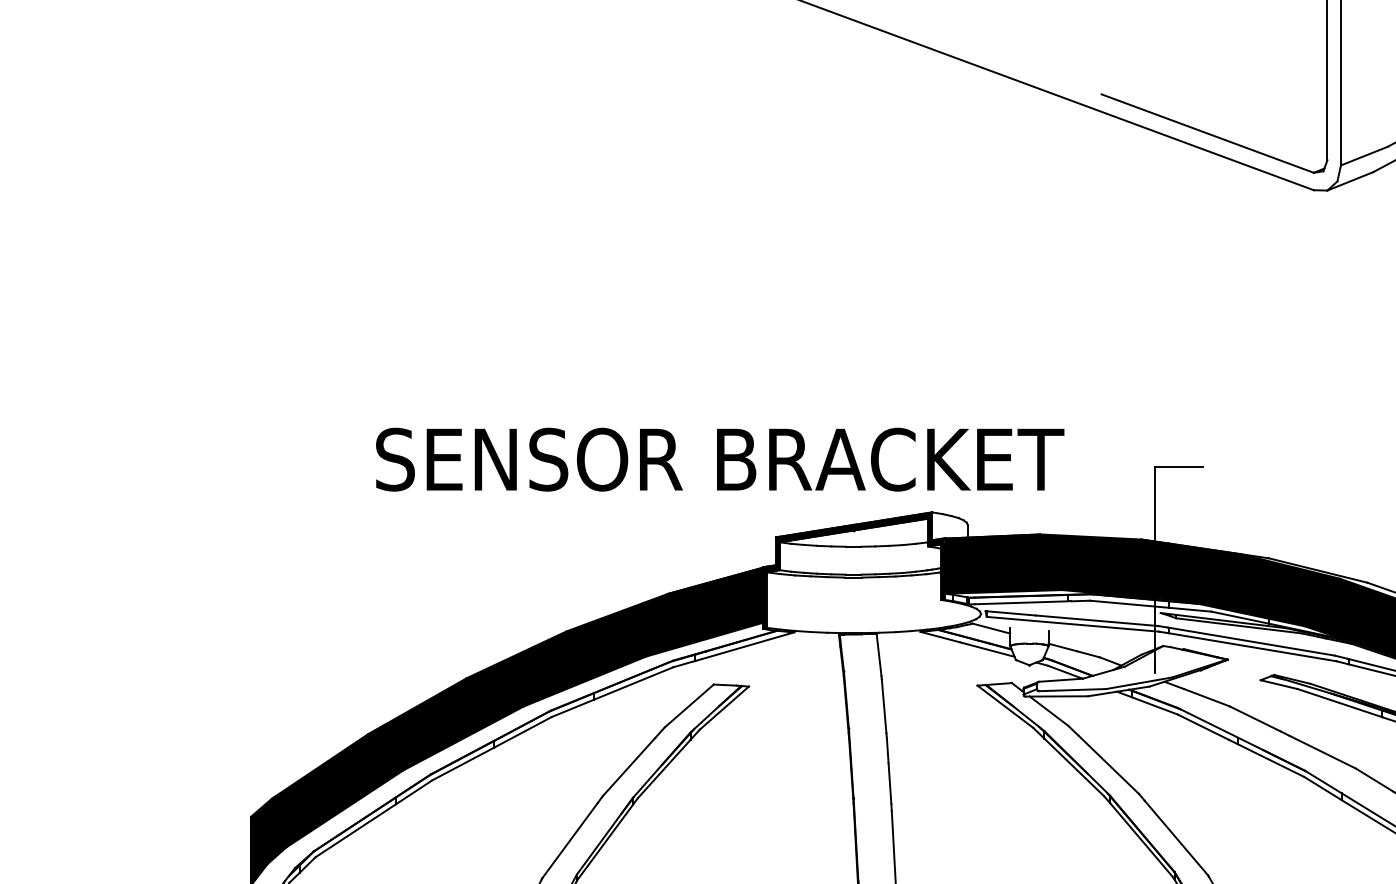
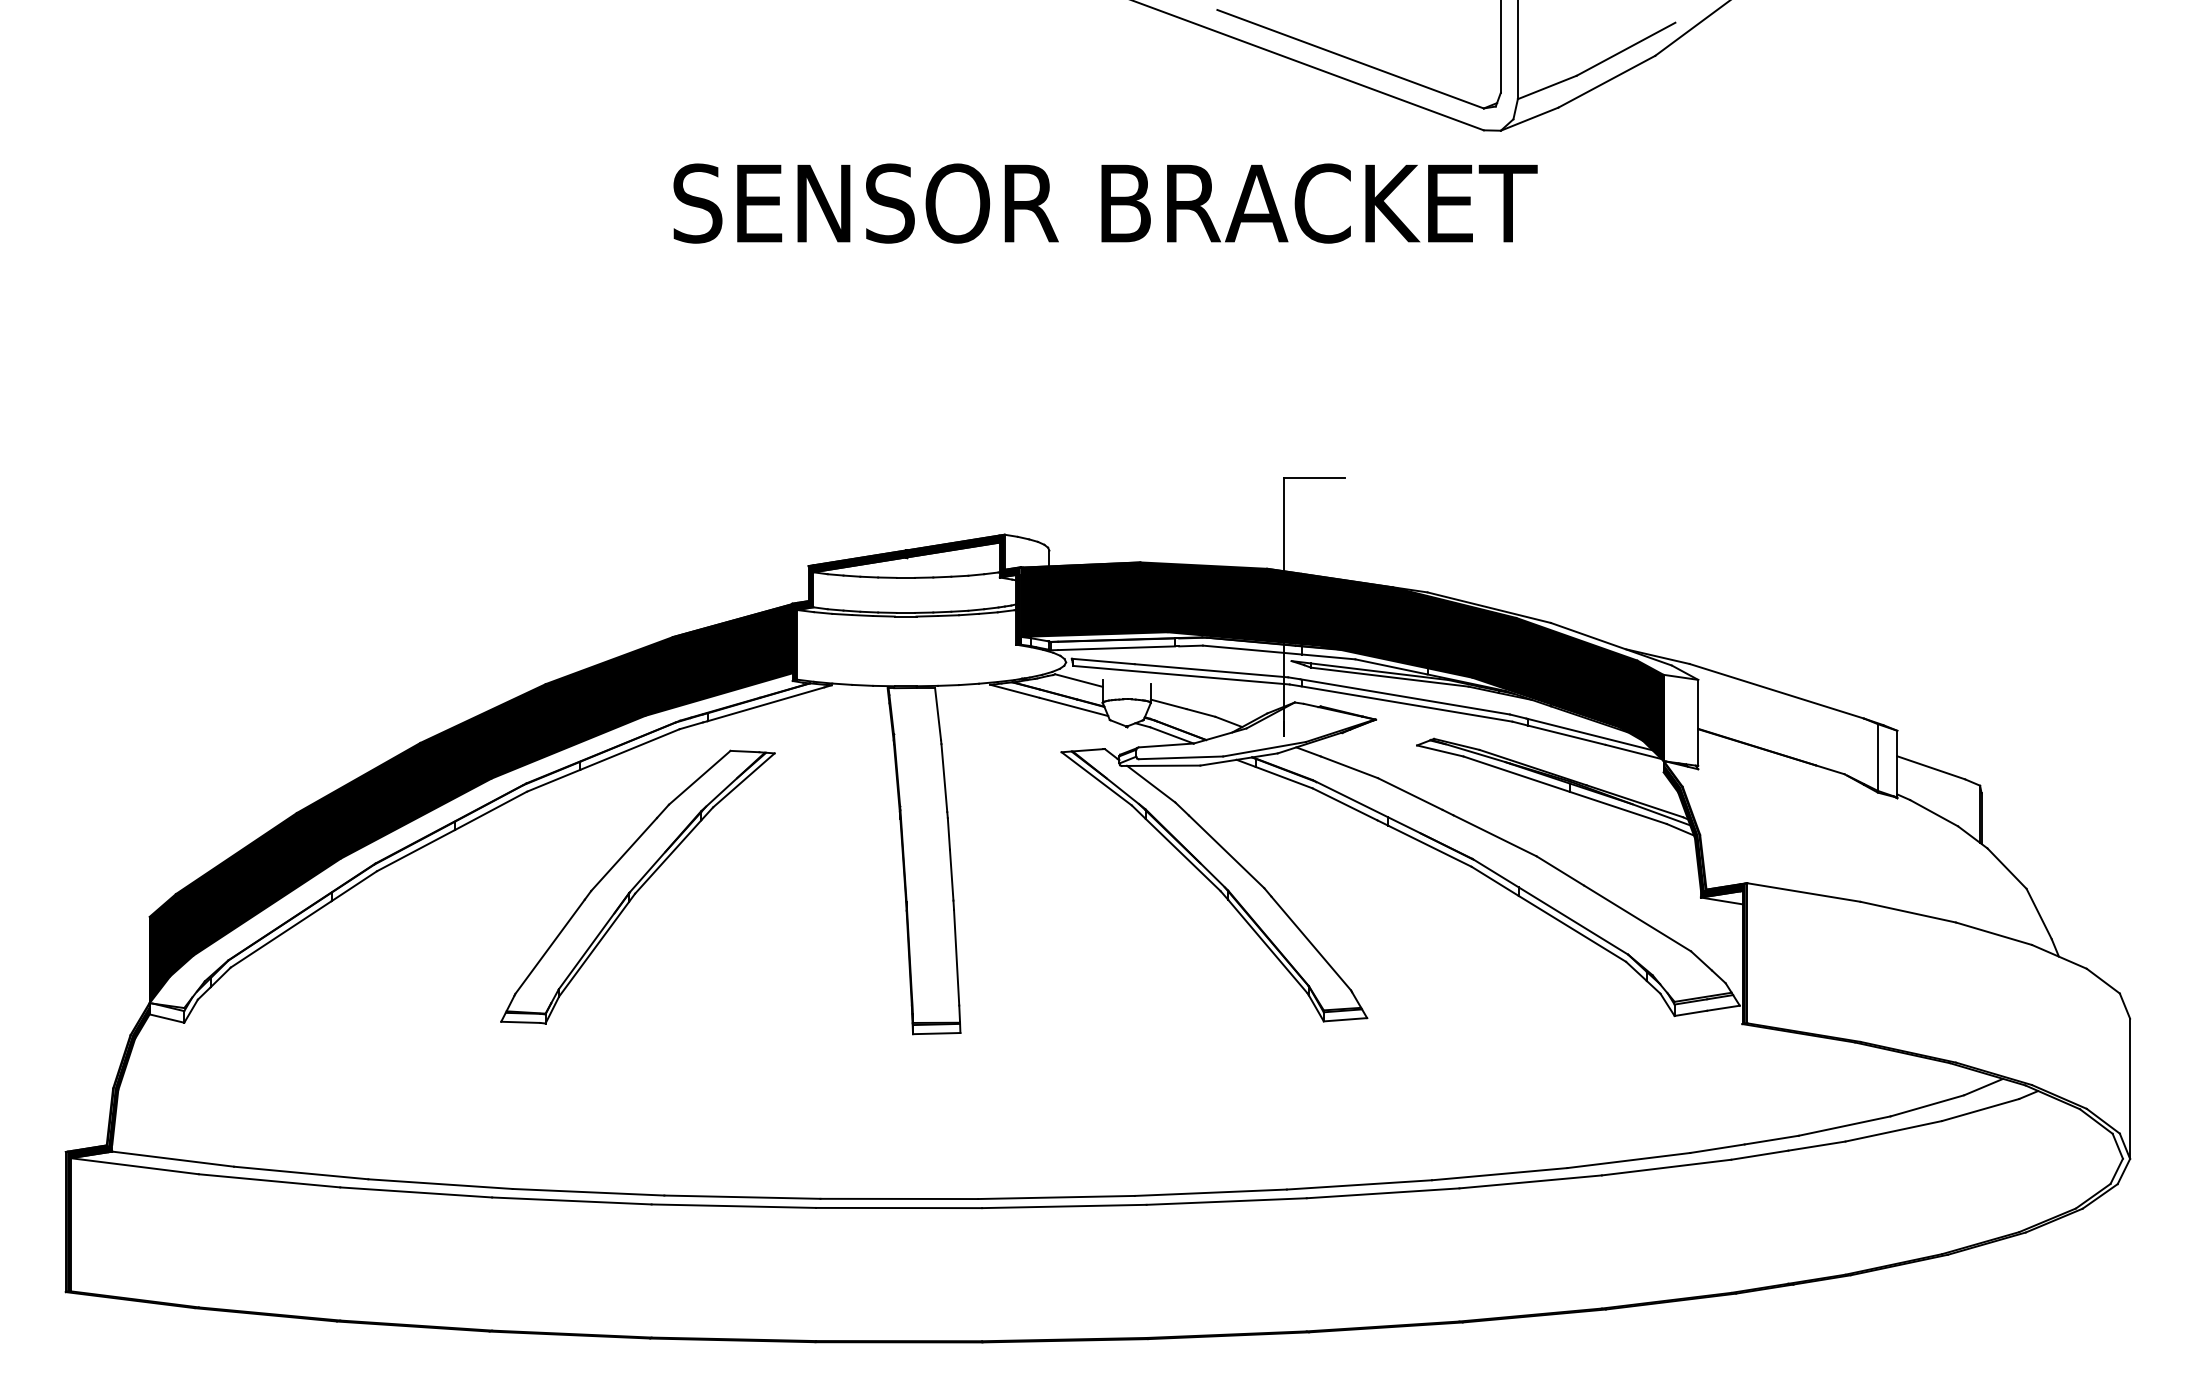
text: (720, 459) -> (1105, 203), moved

